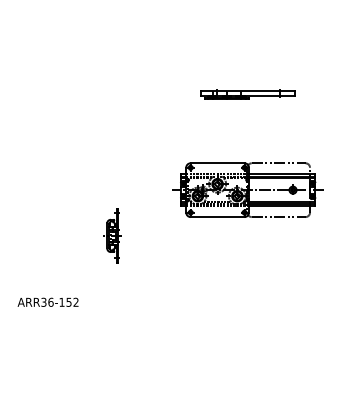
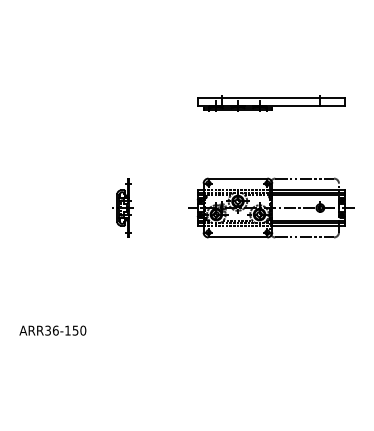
part: (248, 94) -> (271, 103), size x1.43
part: (111, 235) -> (122, 207), moved
text: (76, 302) -> (83, 330), ARR36-152 -> ARR36-150

